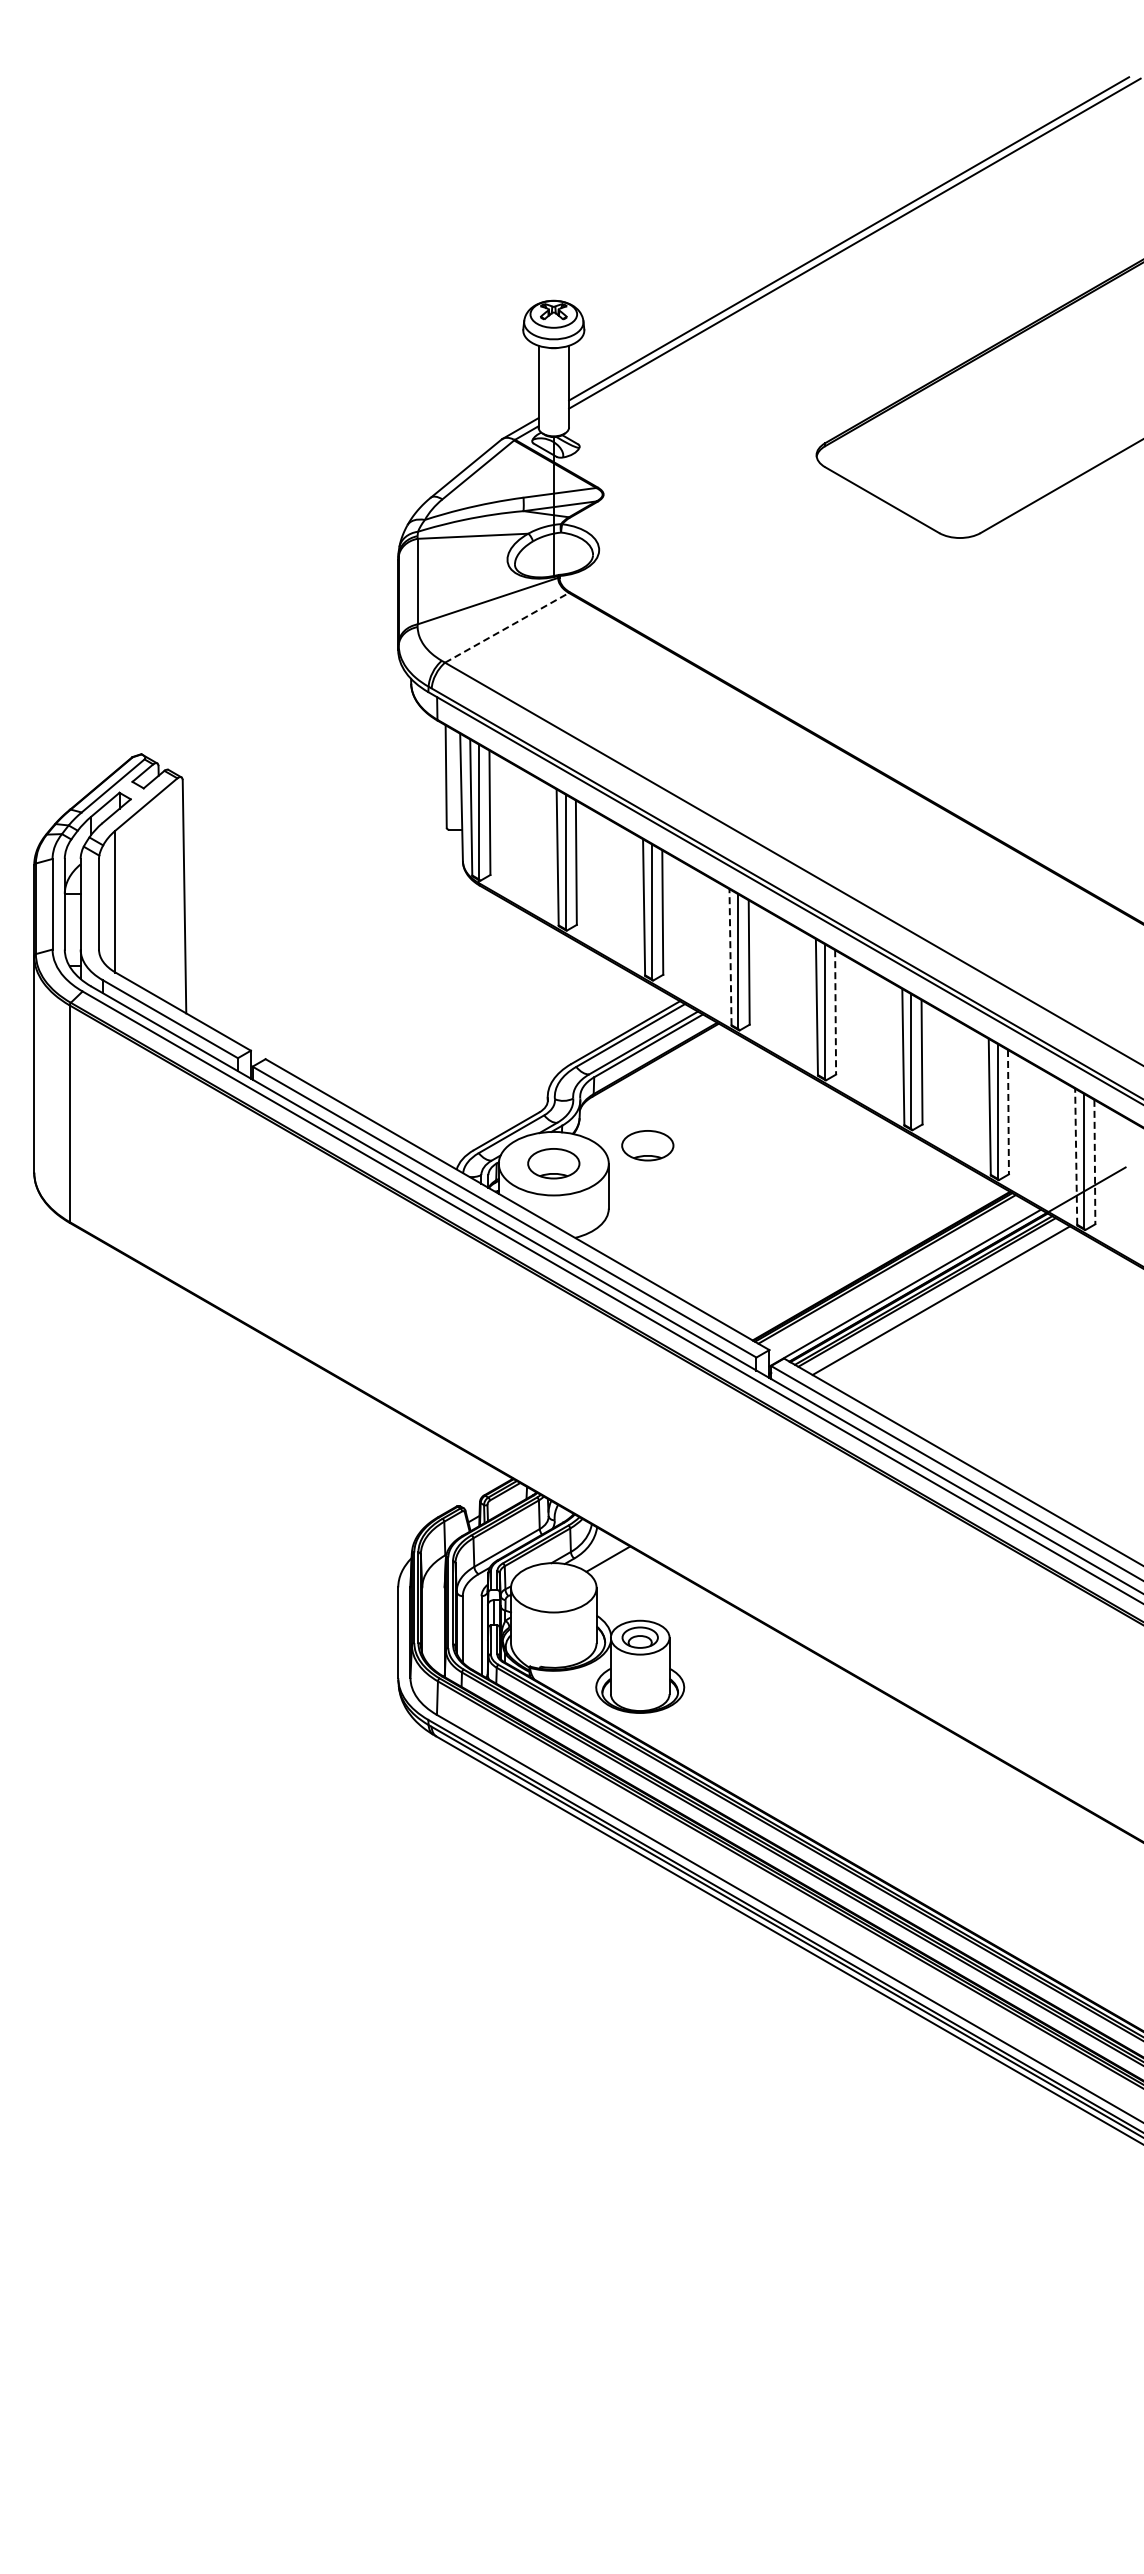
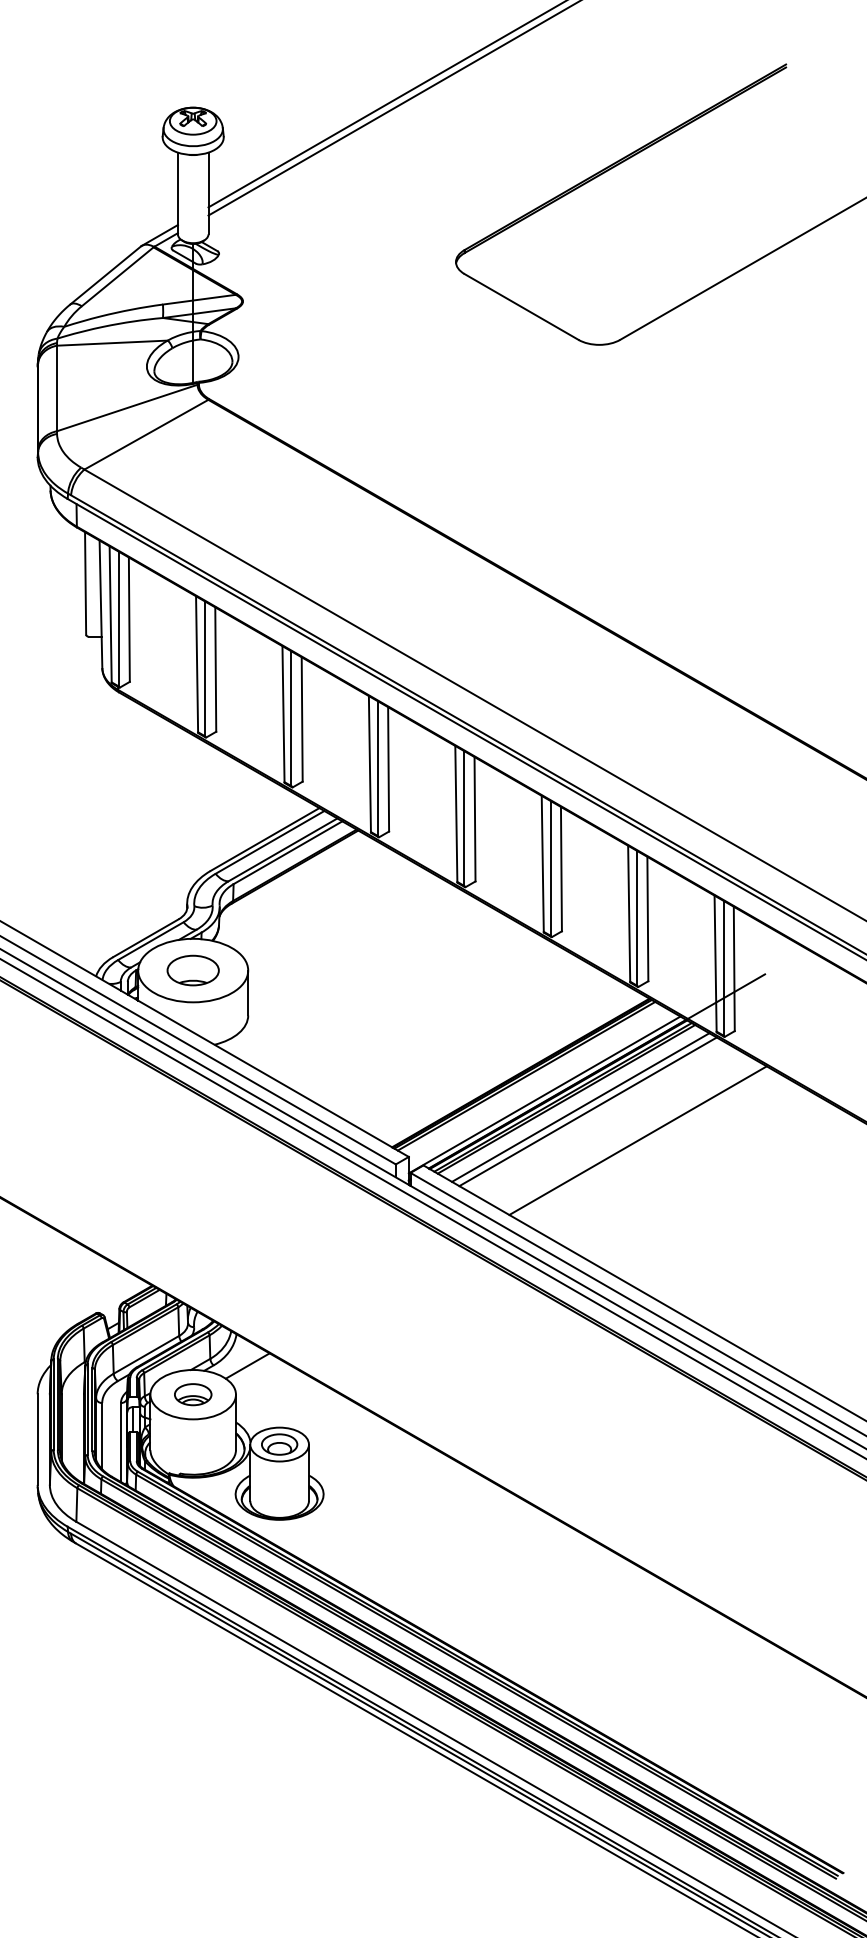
line: (507, 627) -> (146, 434), dashed -> solid
line: (730, 957) -> (369, 764), dashed -> solid
line: (835, 1012) -> (474, 819), dashed -> solid
line: (1008, 1112) -> (647, 919), dashed -> solid
part: (647, 1145) -> (286, 952), removed
line: (1076, 1156) -> (715, 963), dashed -> solid
line: (1094, 1162) -> (733, 969), dashed -> solid
line: (948, 1304) -> (587, 1111), added
line: (998, 1333) -> (637, 1140), added
part: (553, 1587) -> (192, 1394), added

